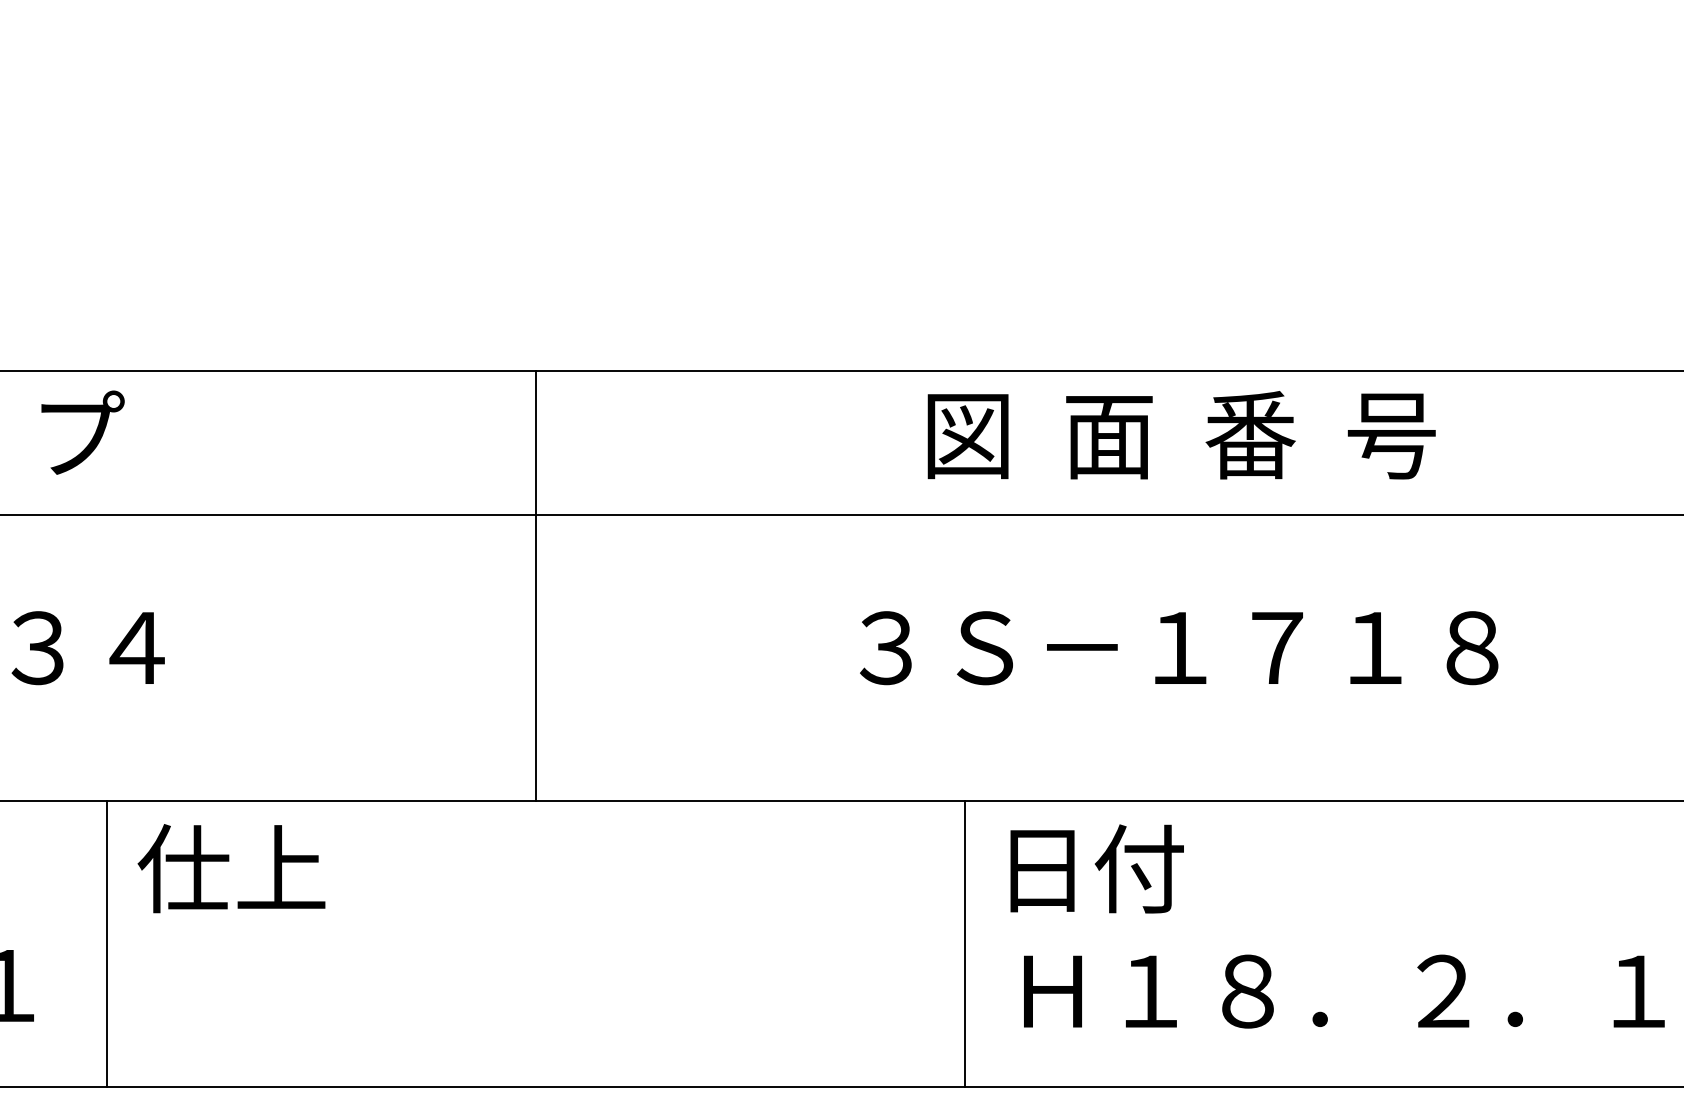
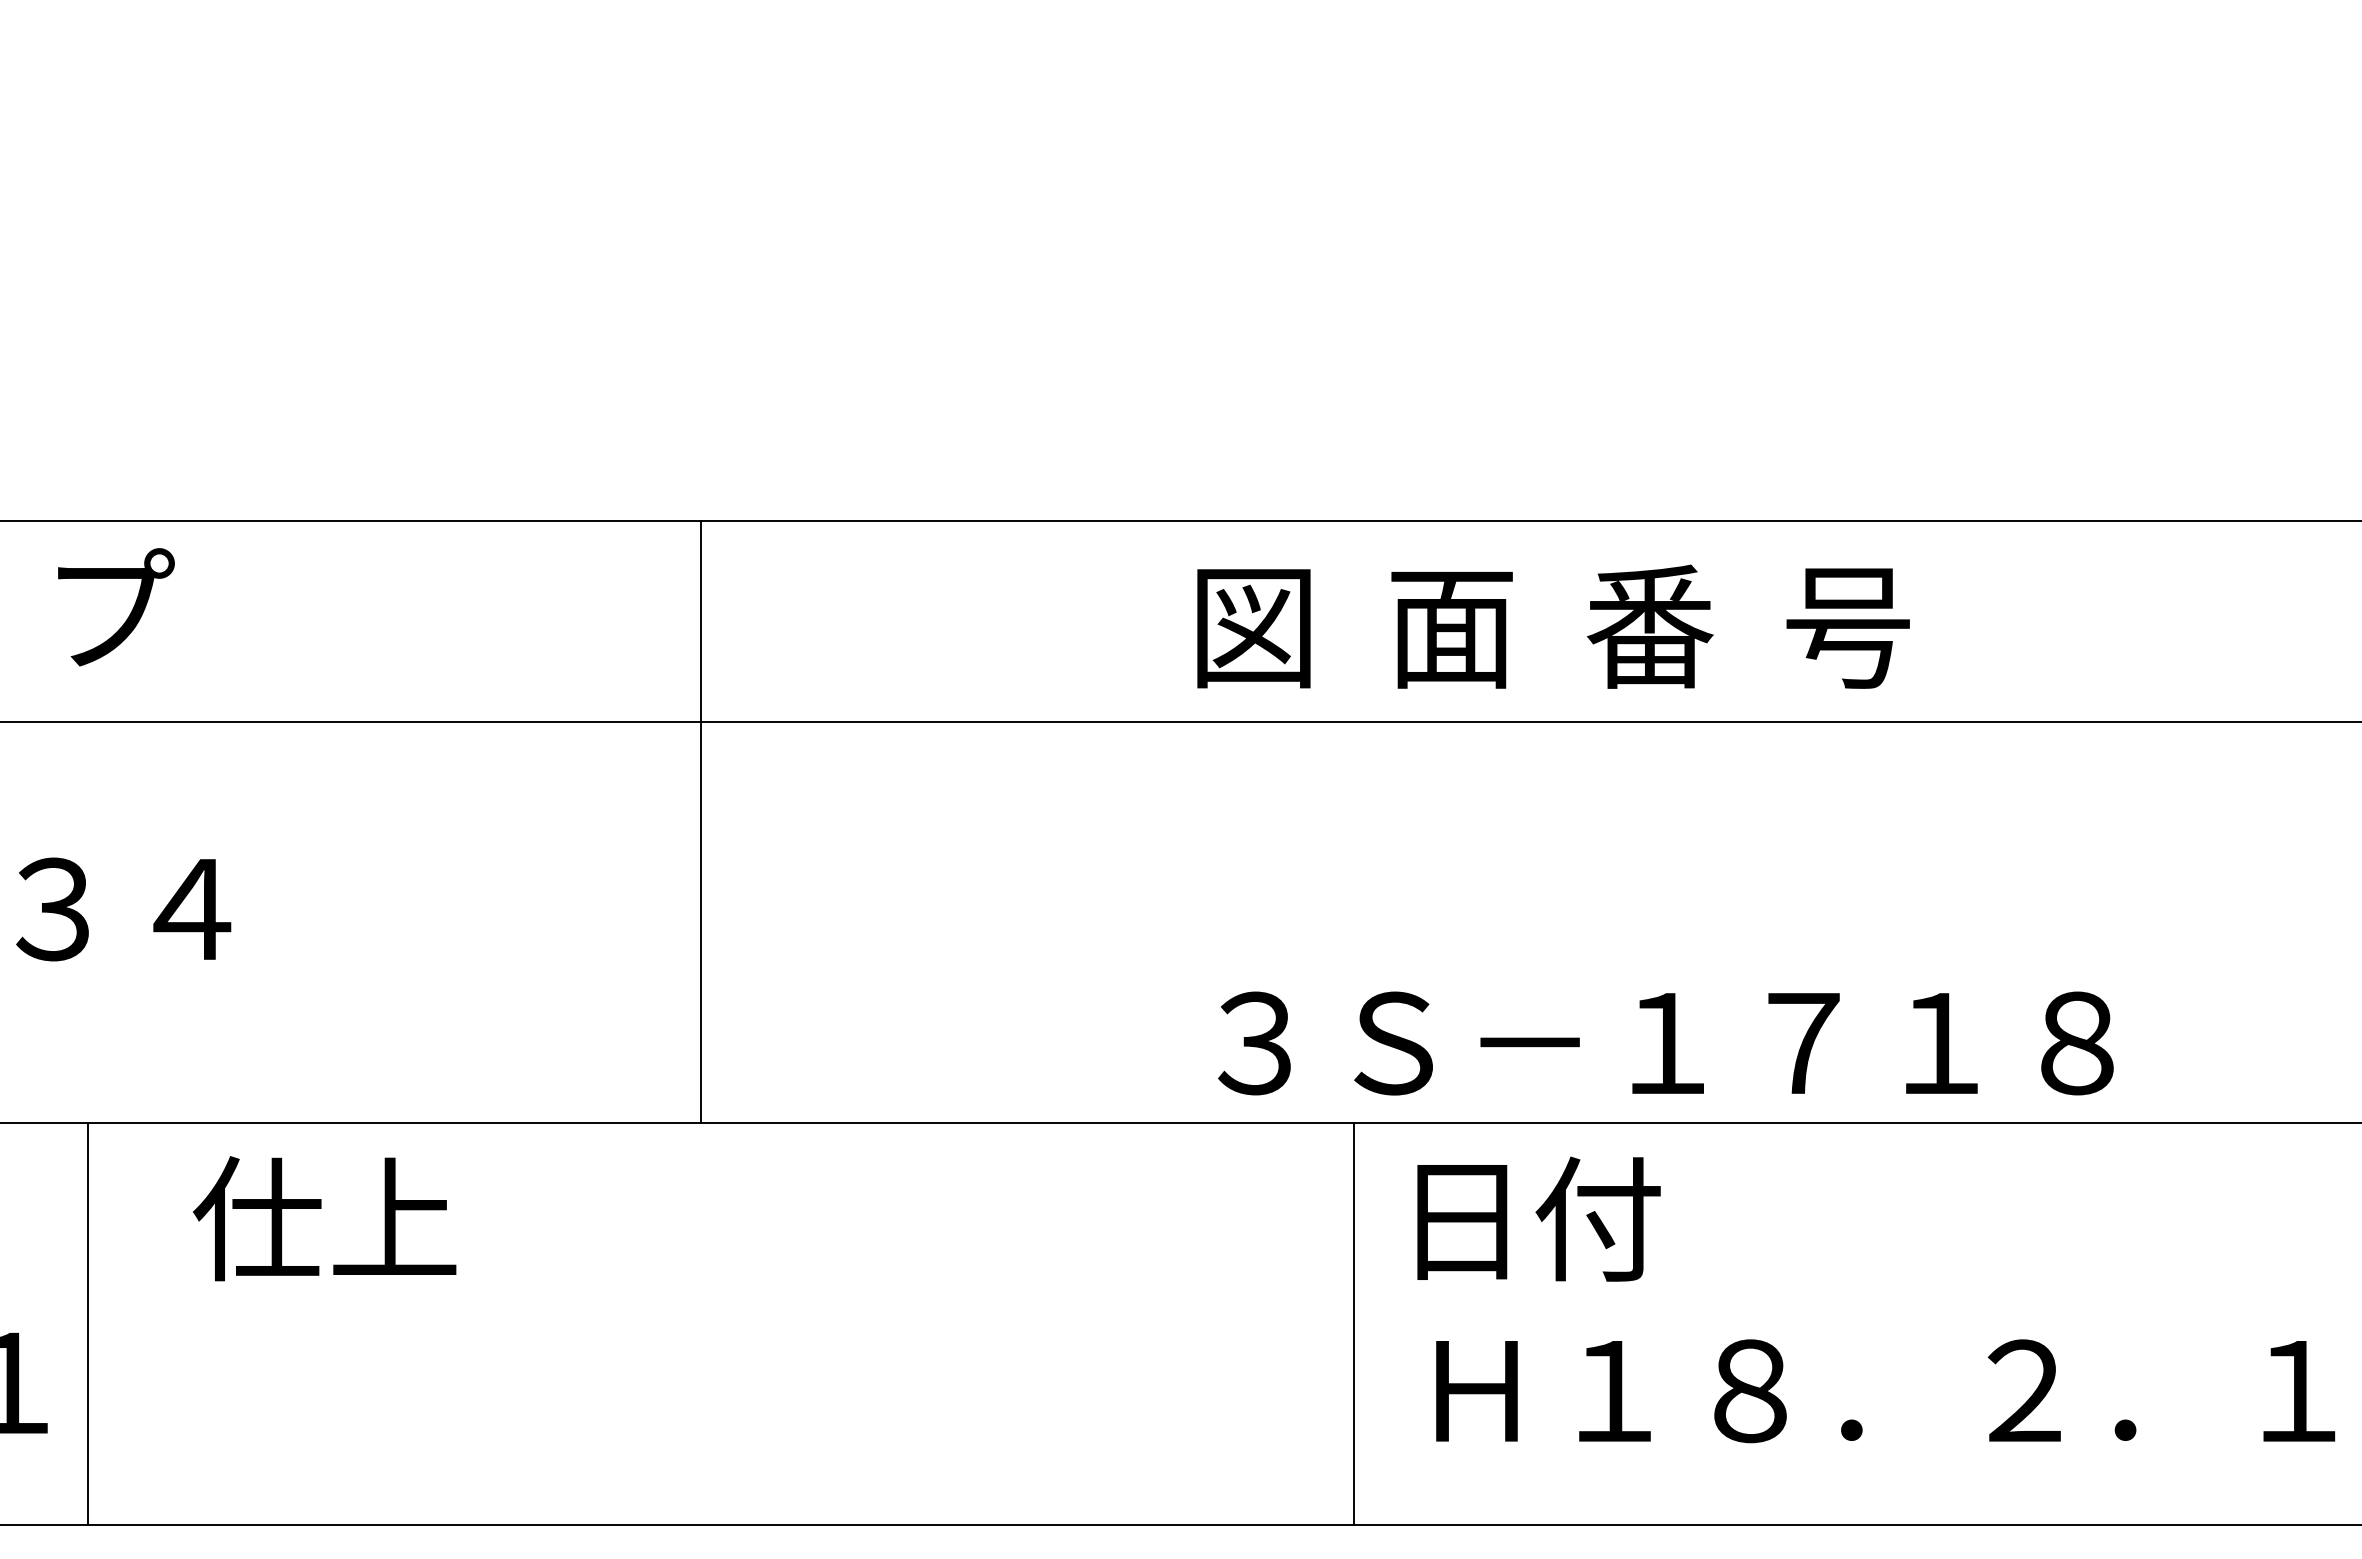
text: (1181, 435) -> (1553, 626), moved
line: (536, 586) -> (701, 822), moved
text: (1178, 648) -> (1665, 1043), moved
line: (107, 943) -> (88, 1323), moved

